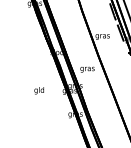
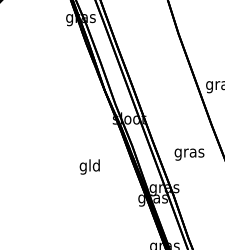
text: (38, 90) -> (88, 166), moved

